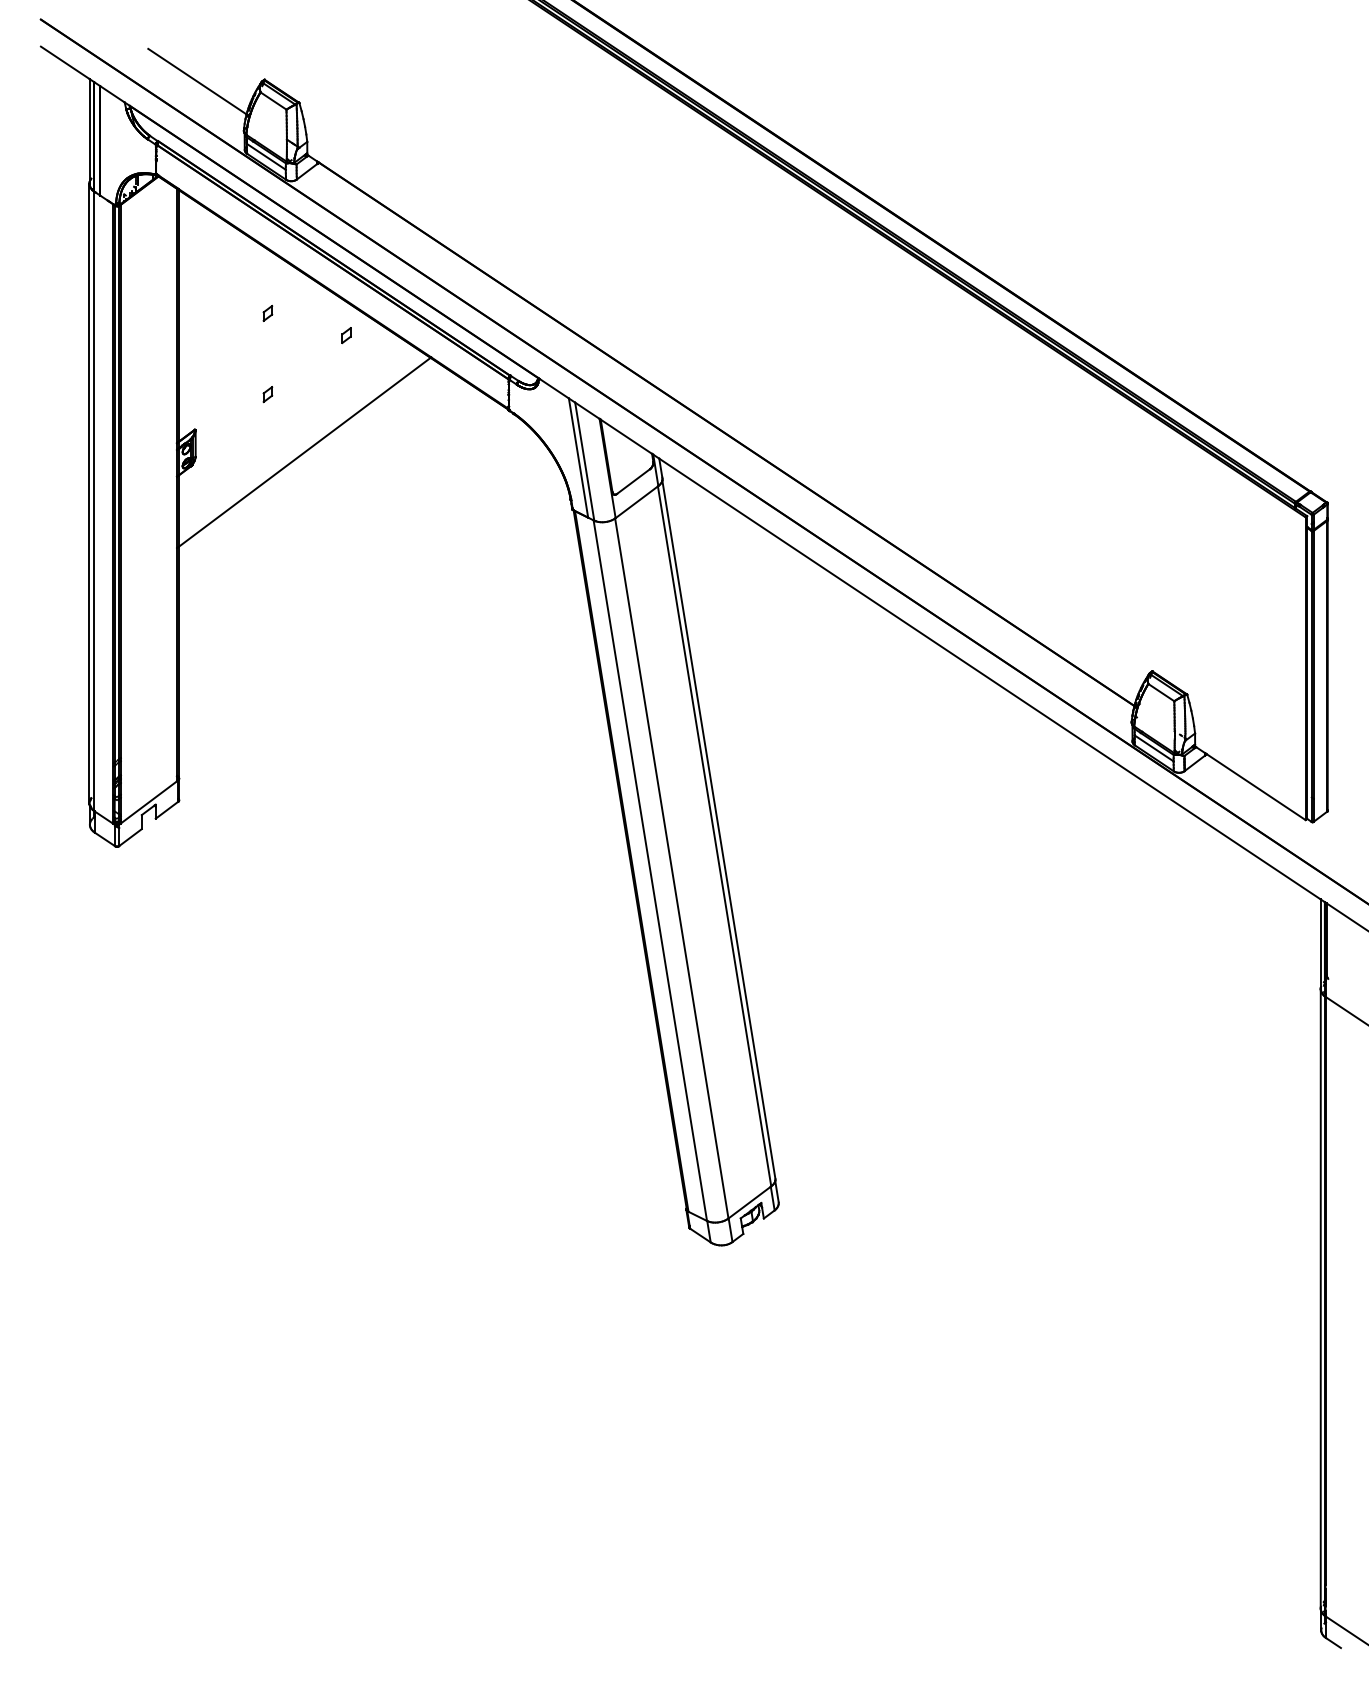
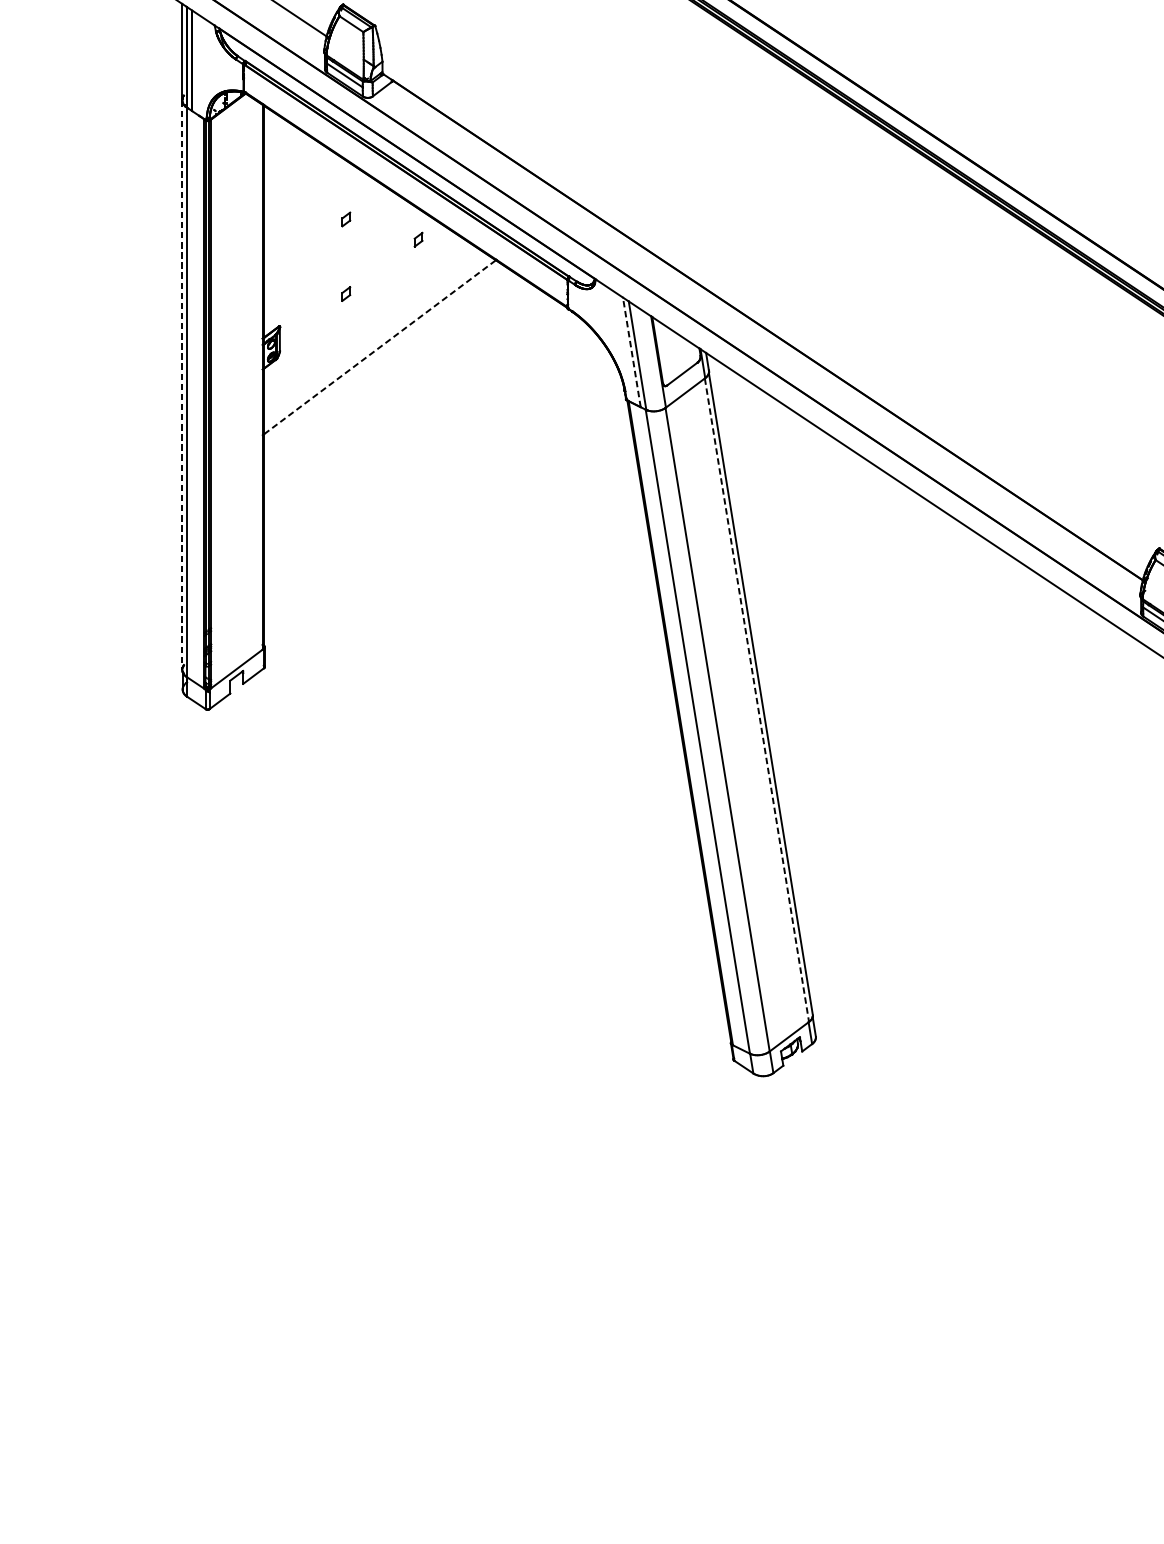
line: (304, 452) -> (379, 347), solid -> dashed
line: (578, 457) -> (631, 351), solid -> dashed
line: (89, 493) -> (182, 384), solid -> dashed
line: (714, 836) -> (756, 700), solid -> dashed

